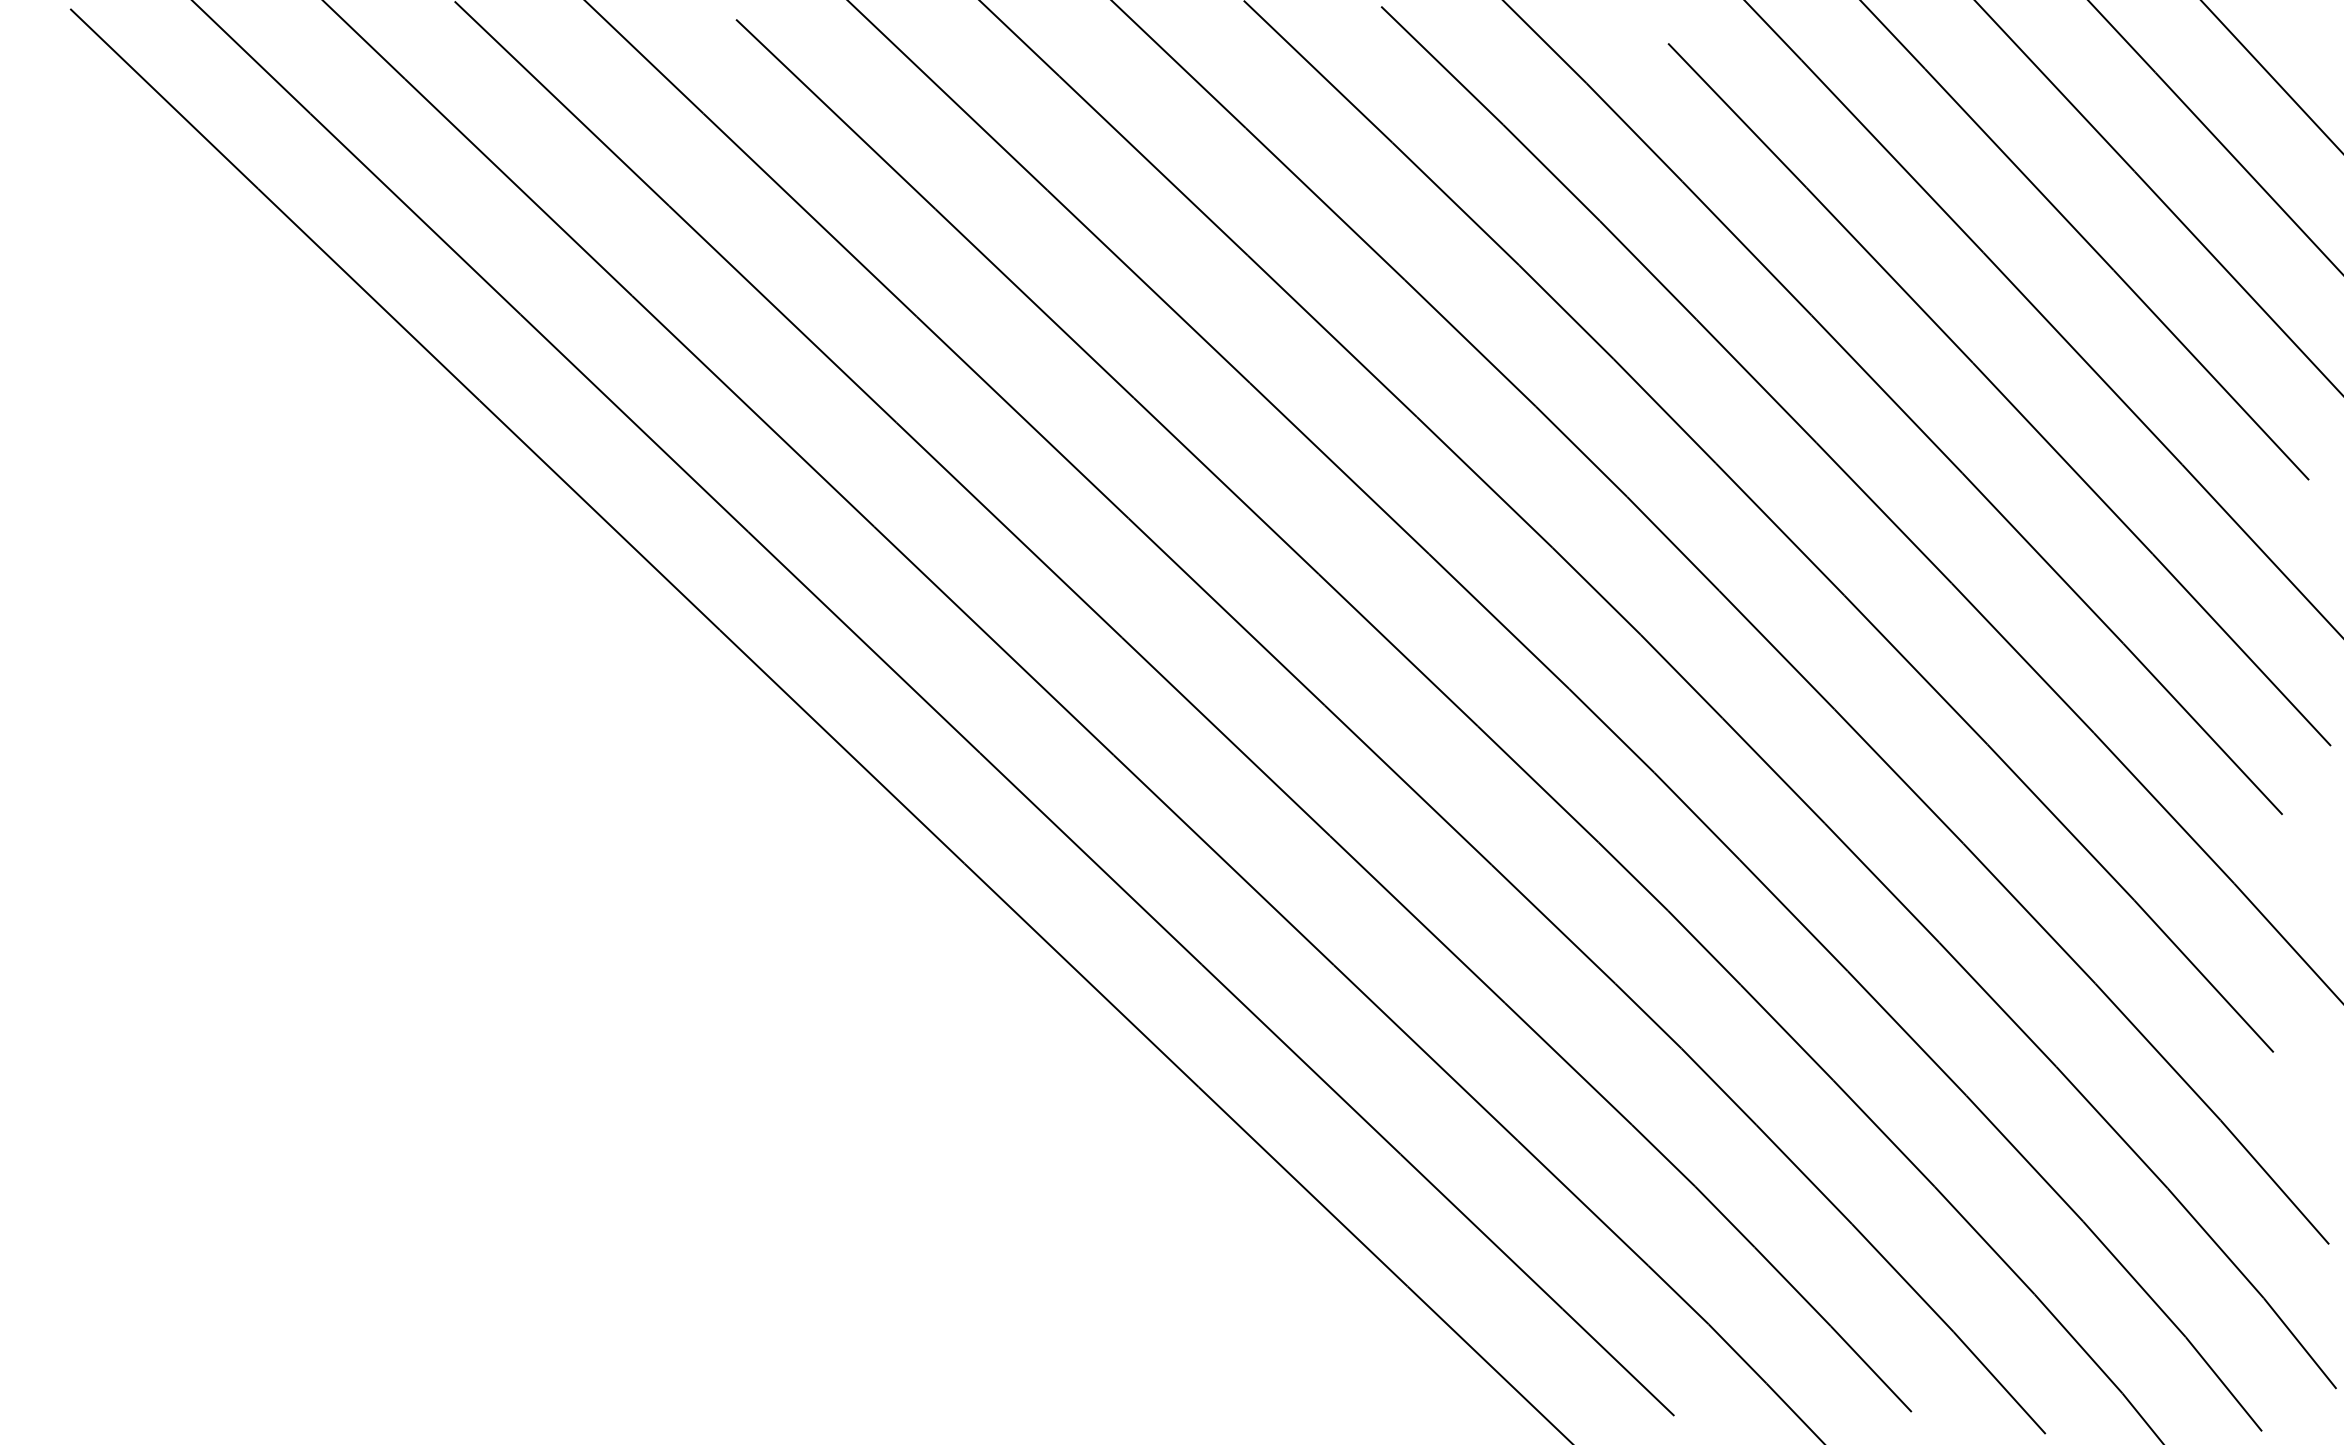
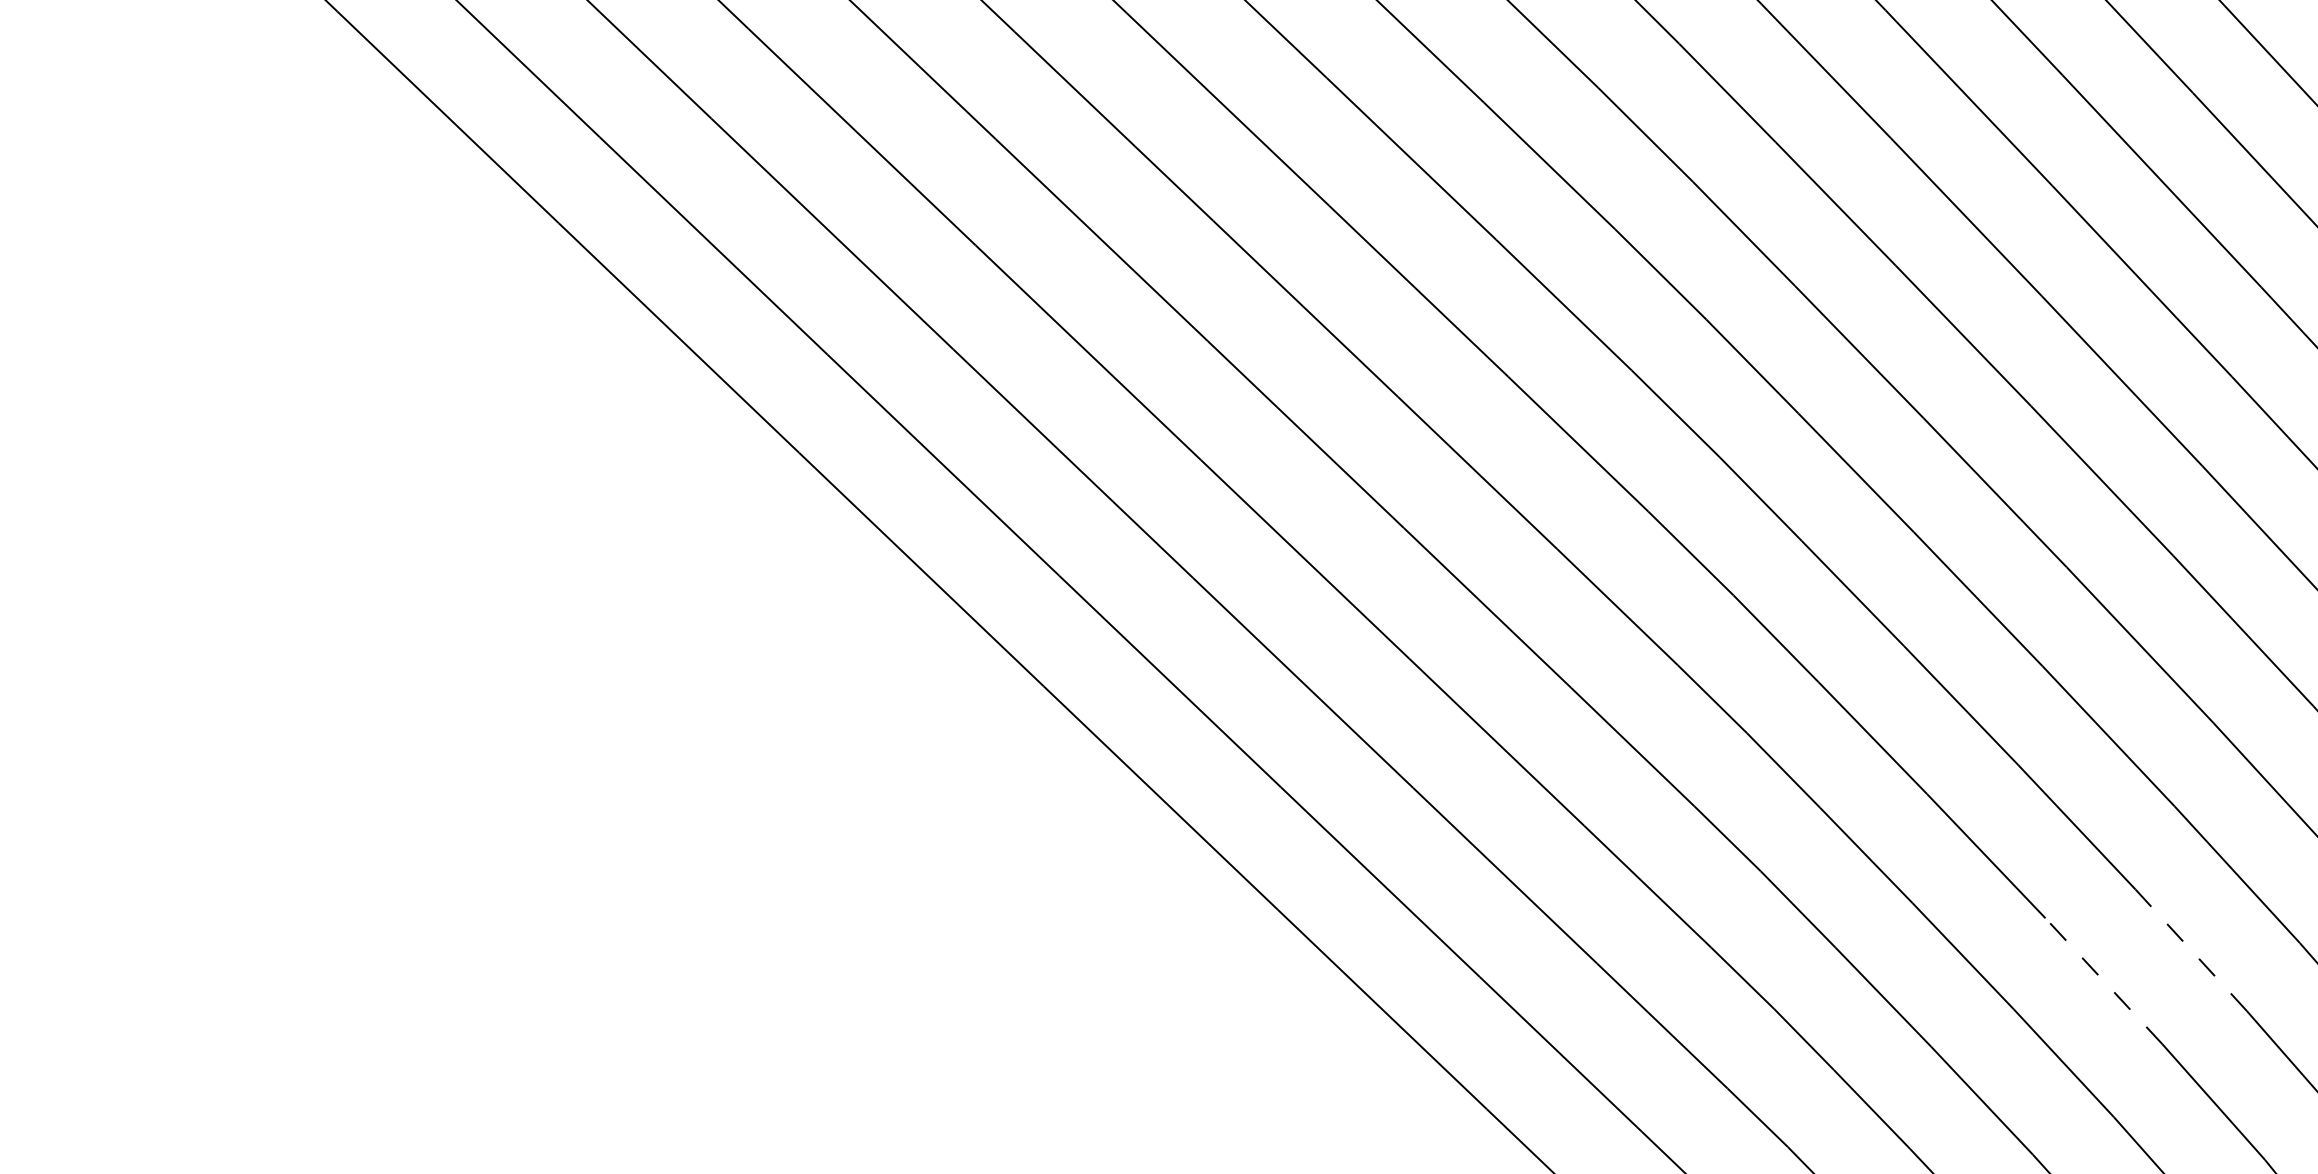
line: (2111, 1127) -> (2190, 950), solid -> dashed
line: (2024, 1158) -> (2103, 981), solid -> dashed

